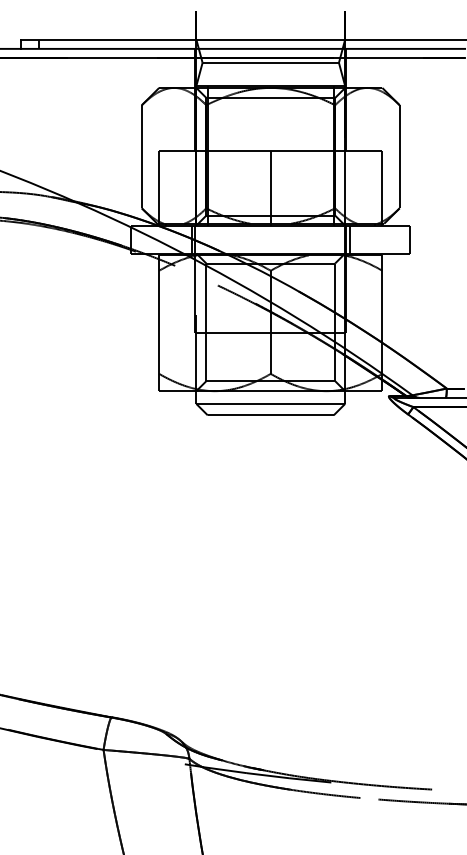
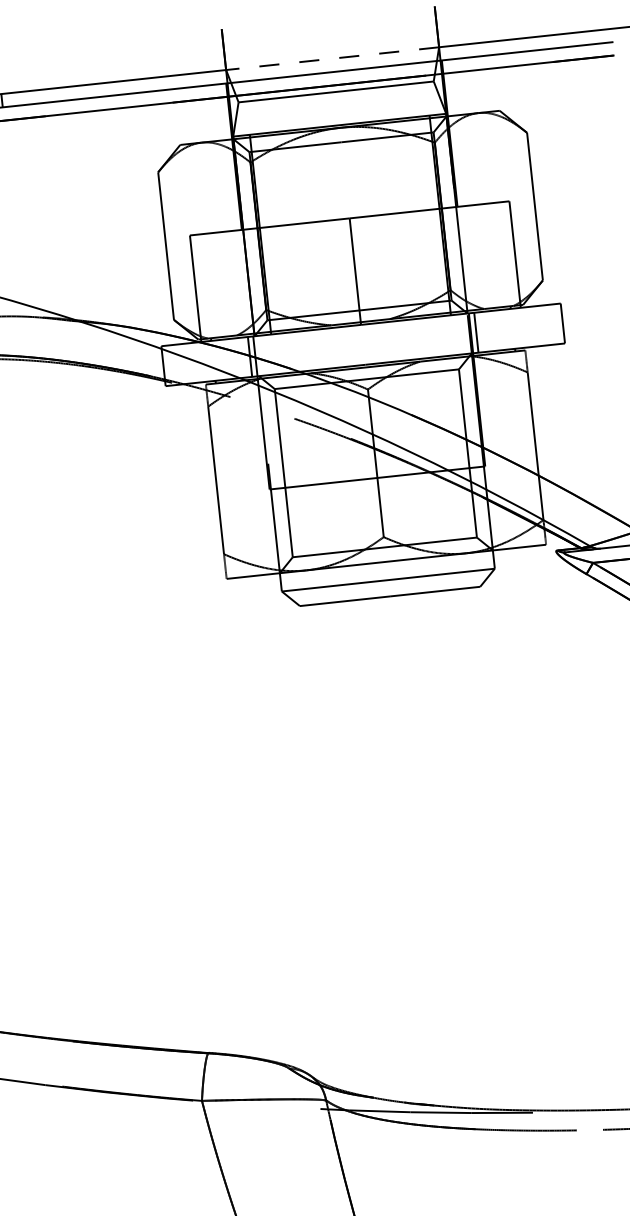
line: (270, 39) -> (332, 58), solid -> dashed

